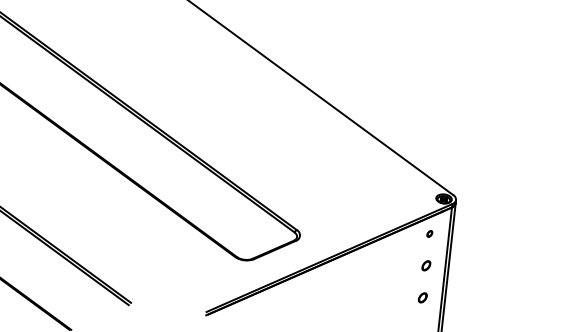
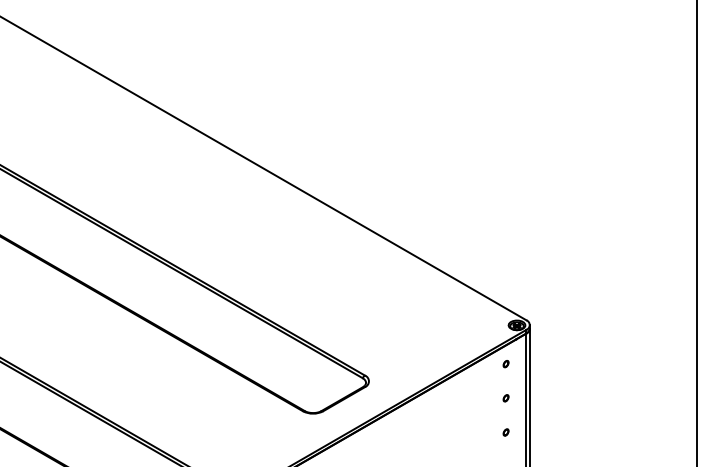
part: (425, 266) -> (505, 398), size x0.62
part: (422, 297) -> (505, 432), size x0.62

